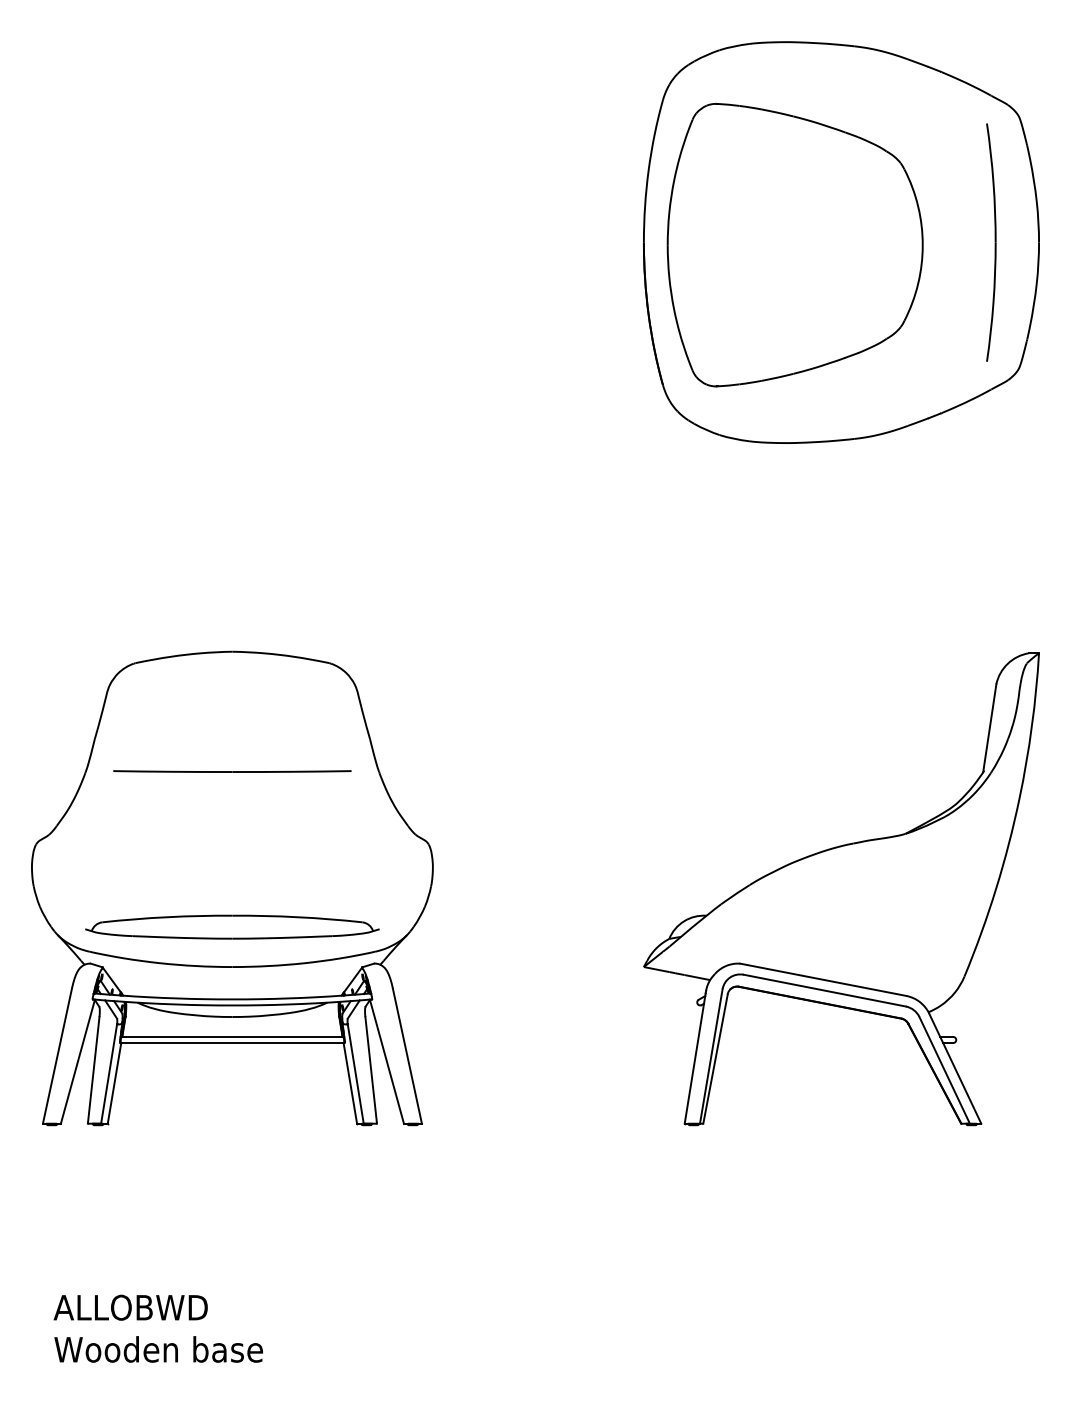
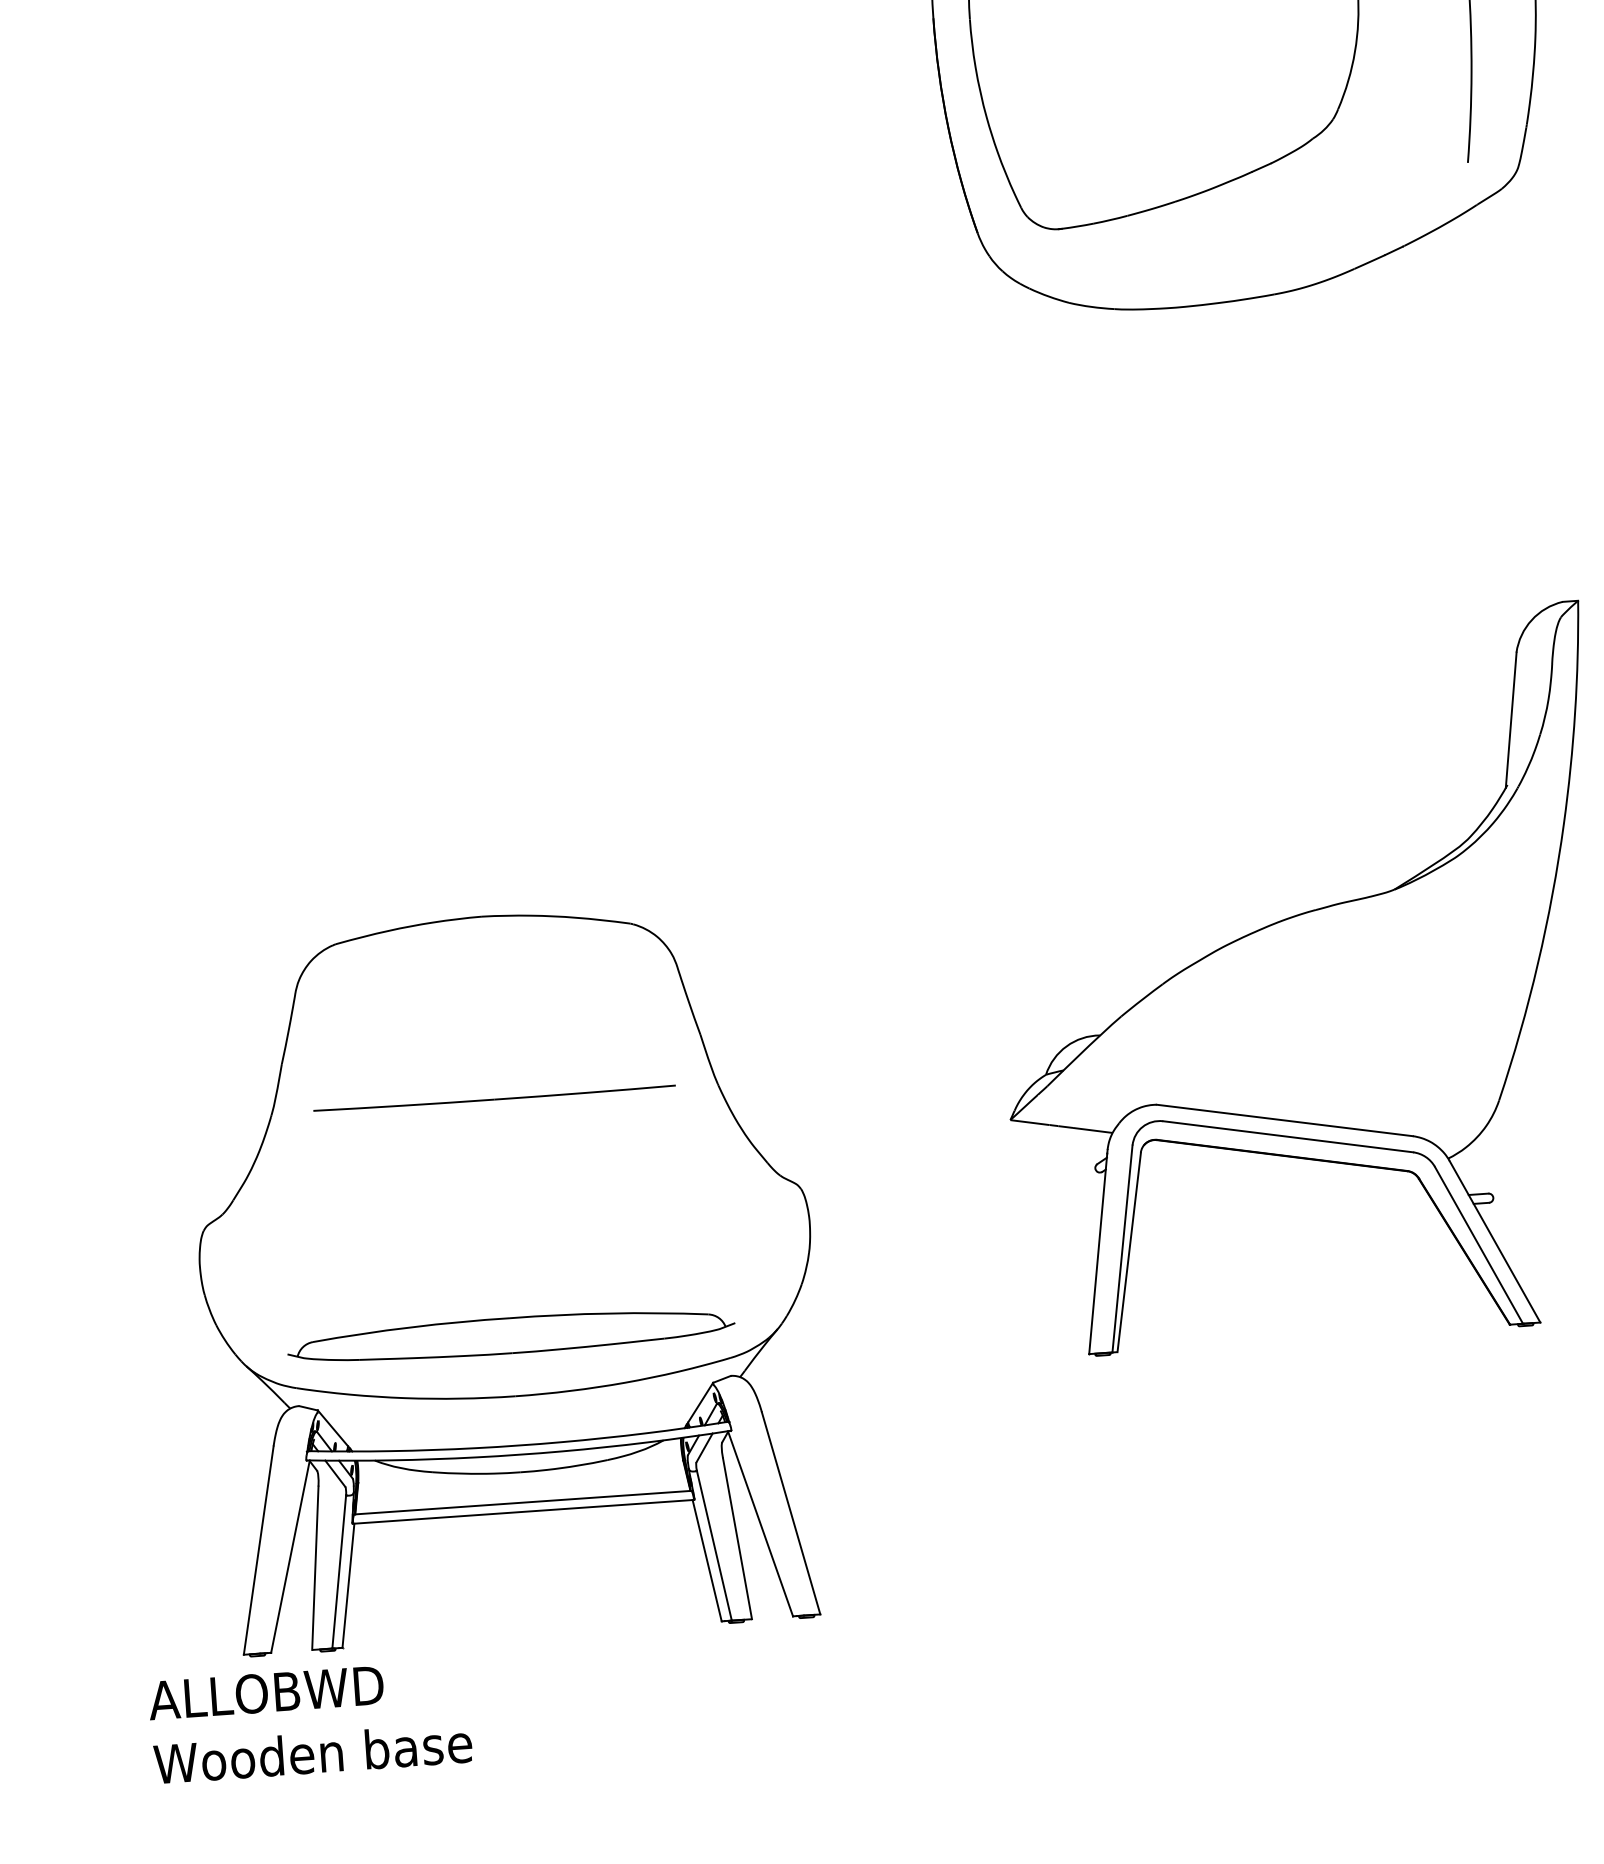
part: (232, 888) -> (507, 1276), moved

